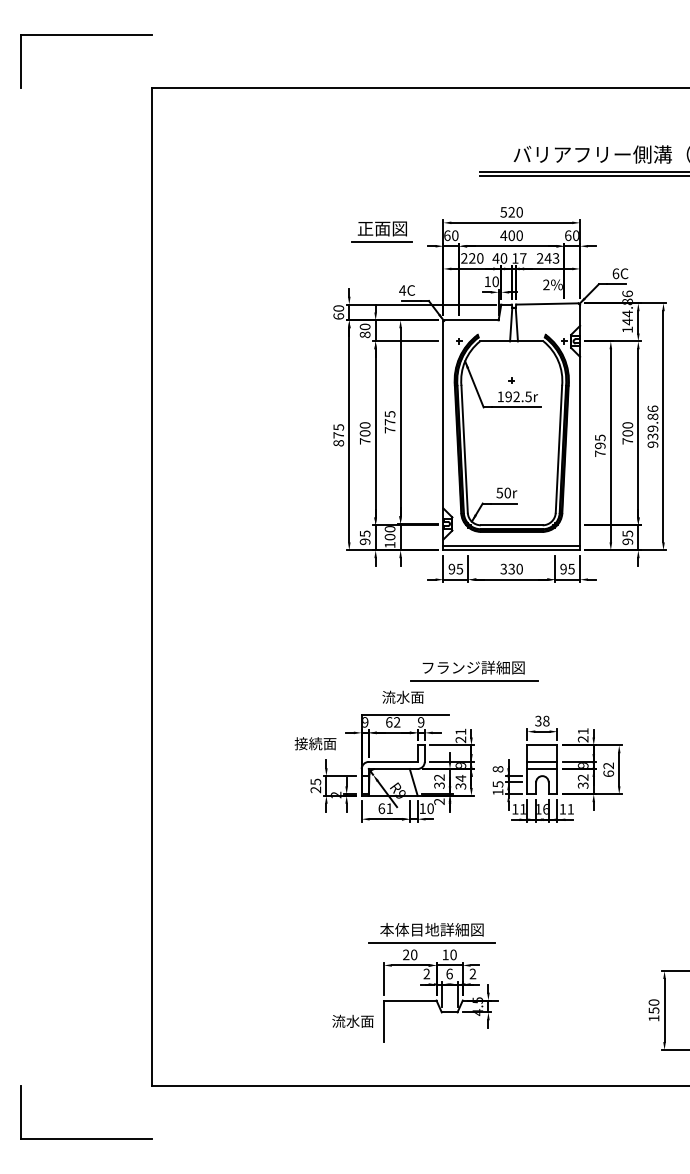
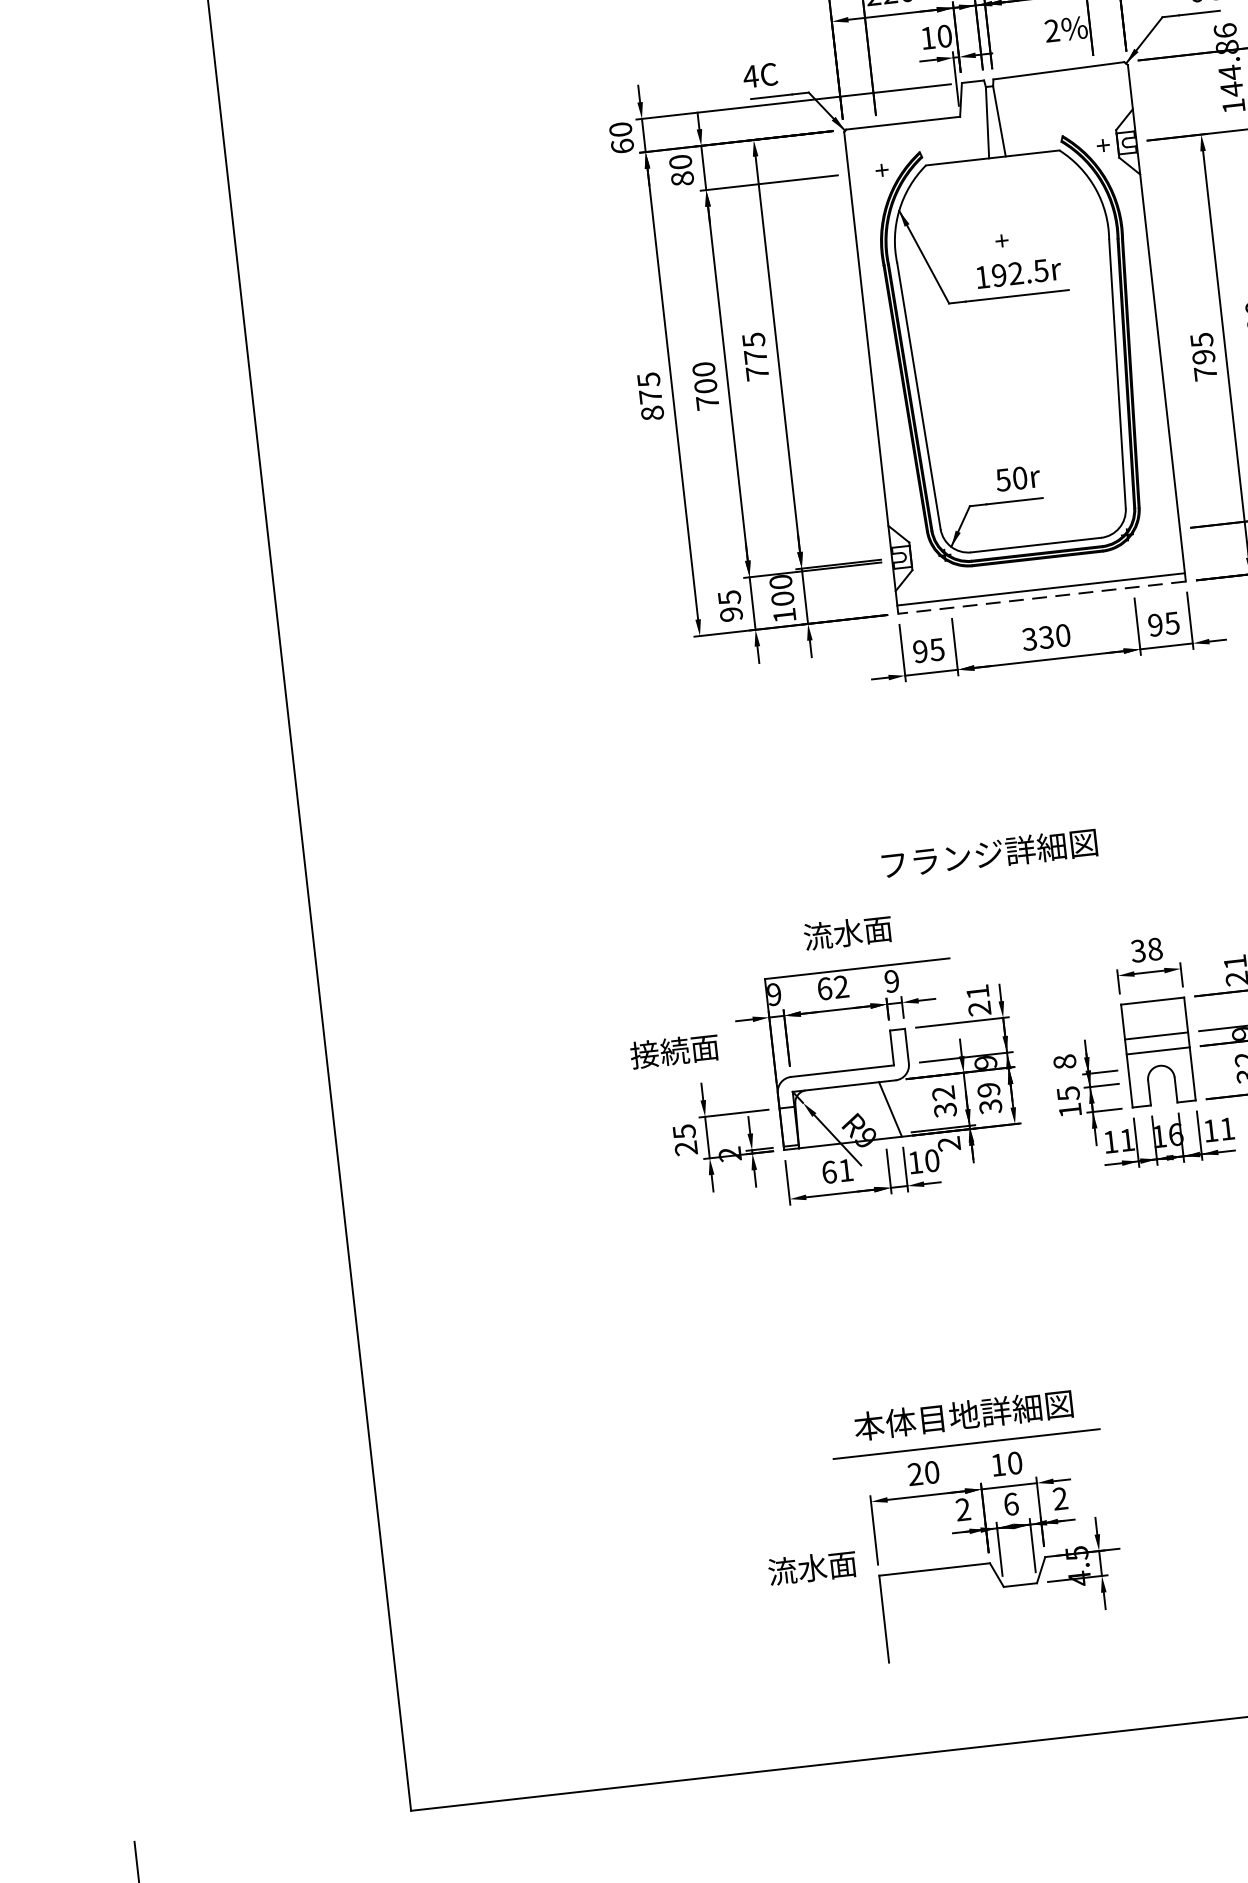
line: (511, 550) -> (1041, 598), solid -> dashed
line: (474, 681) -> (994, 882), removed
text: (460, 778) -> (987, 1090), 34 -> 39
text: (352, 1020) -> (811, 1566), moved

